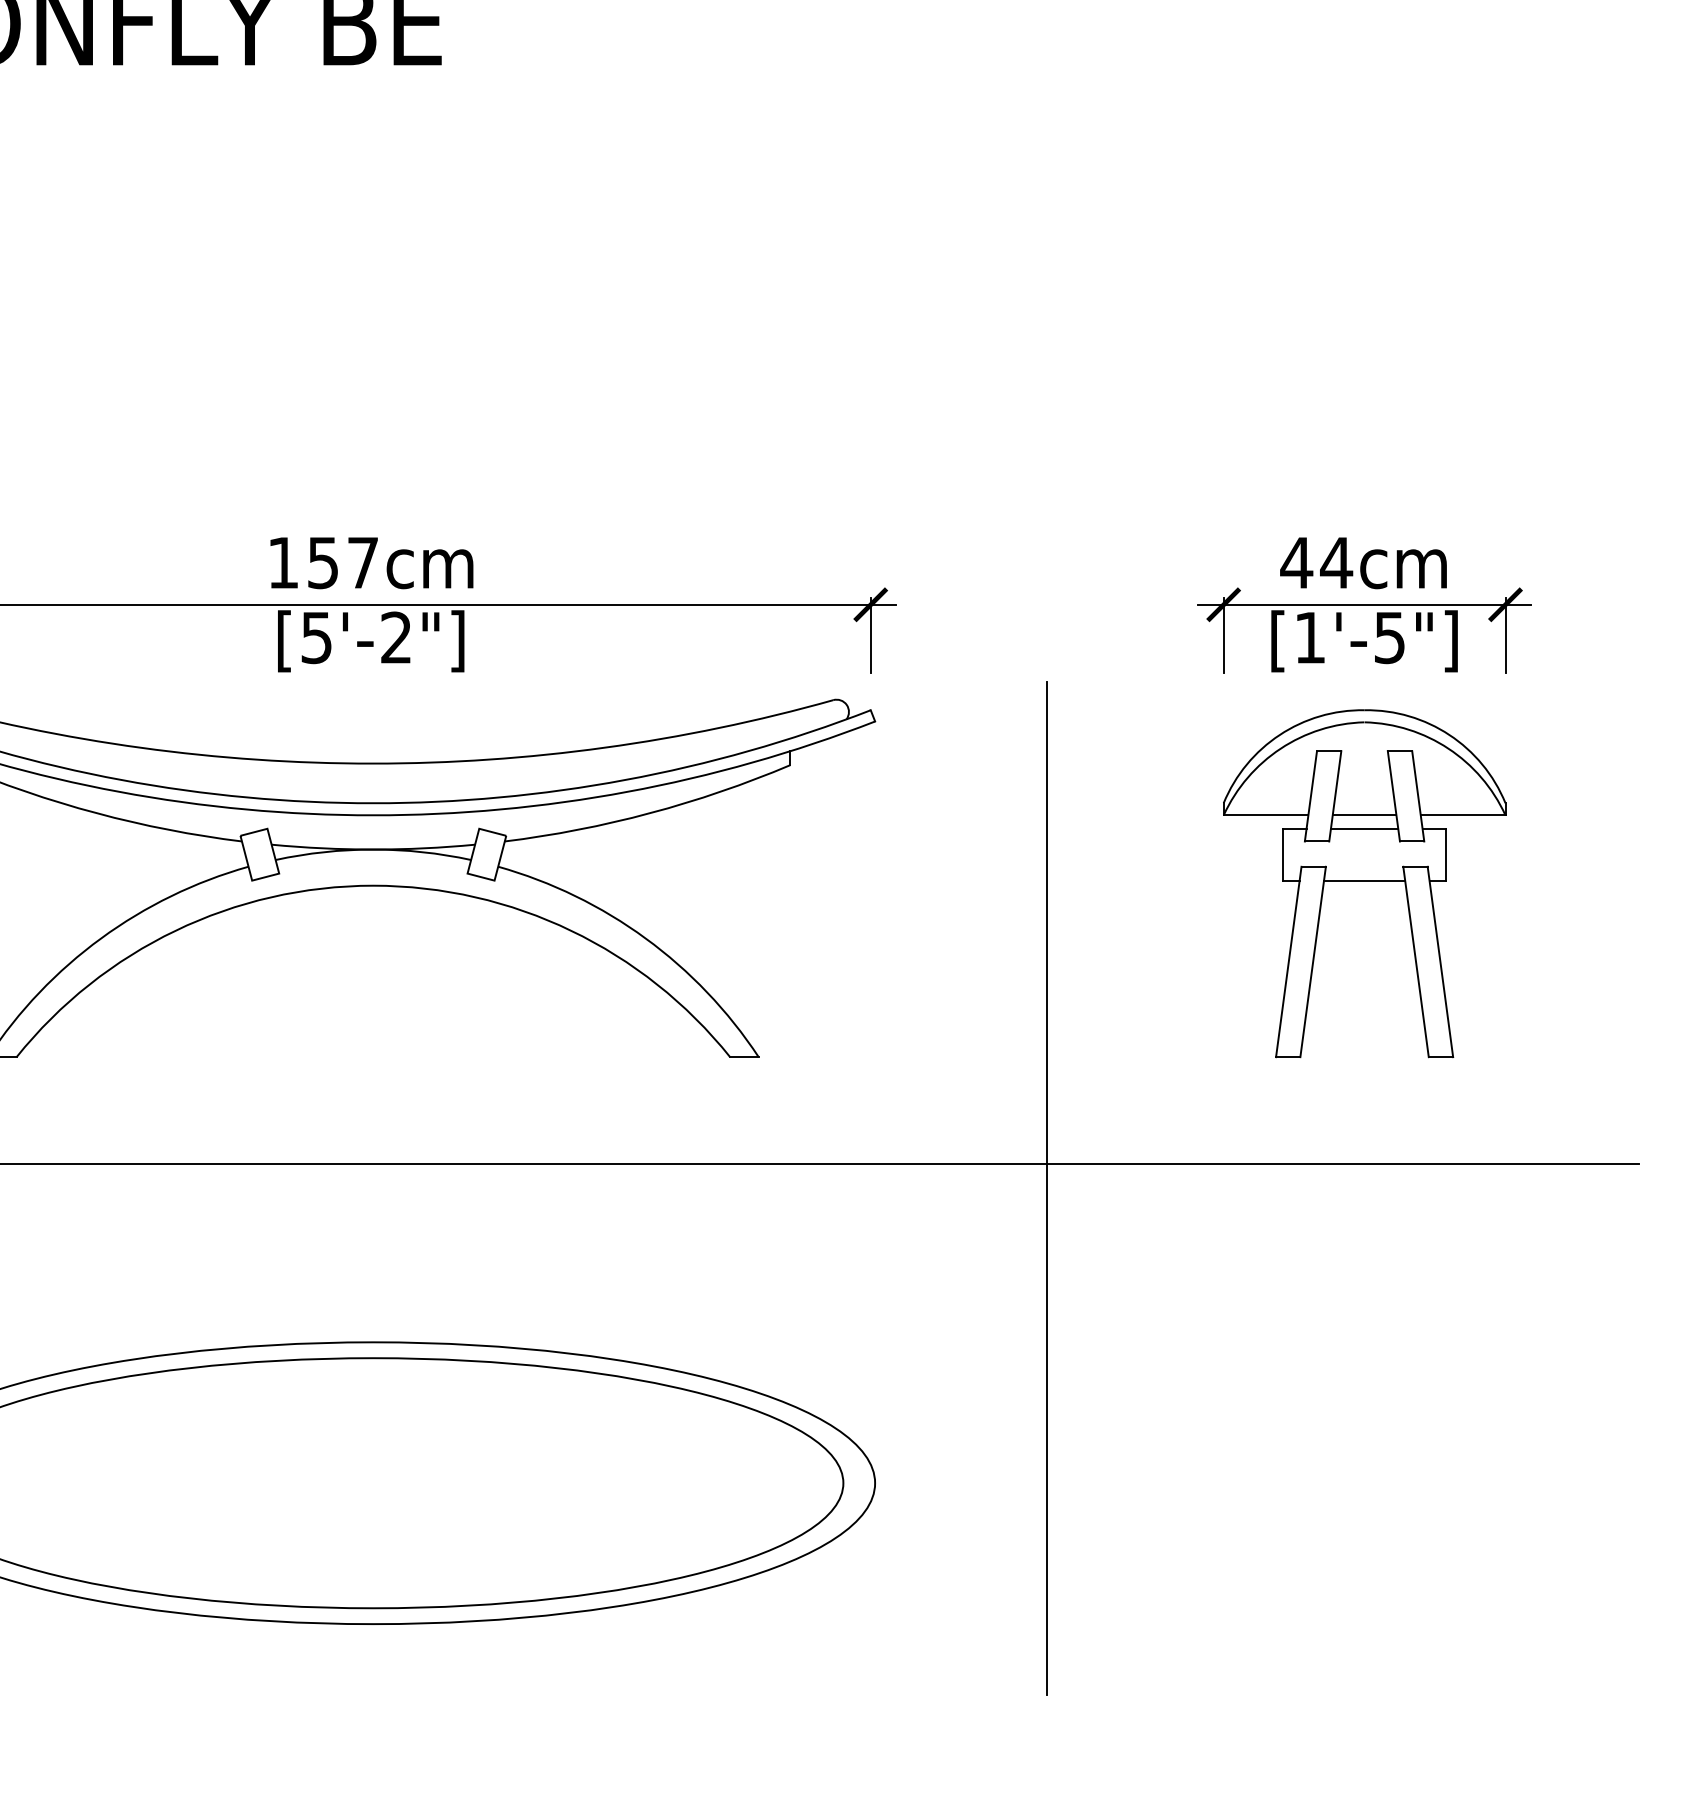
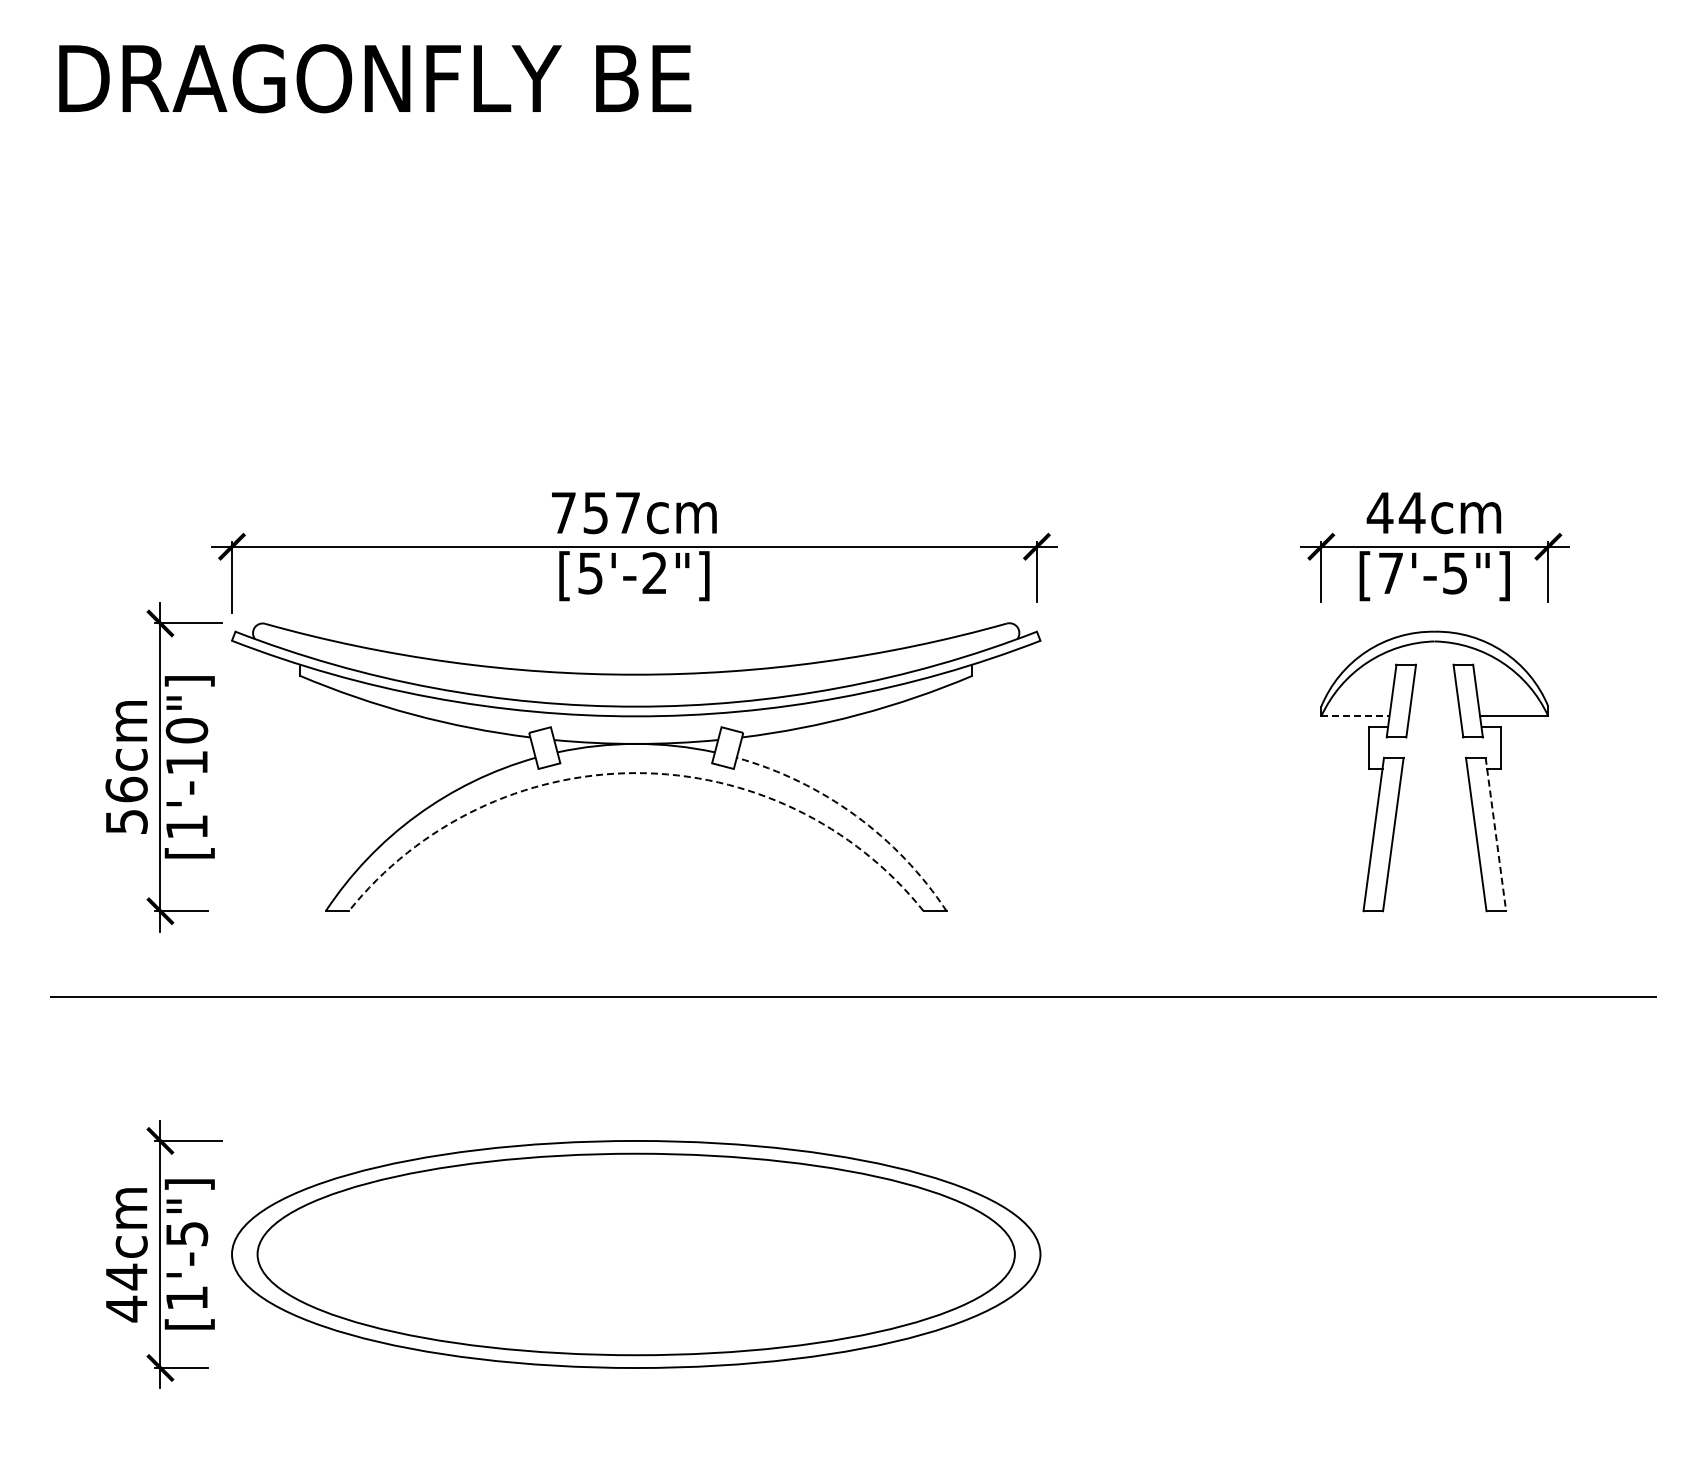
text: (283, 562) -> (563, 512), 157cm -> 757cm
text: (1309, 637) -> (1390, 573), [1'-5"] -> [7'-5"]
line: (1266, 815) -> (1355, 716), solid -> dashed
line: (1364, 815) -> (1434, 716), removed
line: (1364, 829) -> (1434, 727), removed
line: (1364, 881) -> (1434, 769), removed
arc: (373, 886) -> (636, 773), solid -> dashed
arc: (645, 938) -> (855, 815), solid -> dashed
line: (1439, 963) -> (1495, 835), solid -> dashed
line: (1047, 1187) -> (1179, 1016), removed

